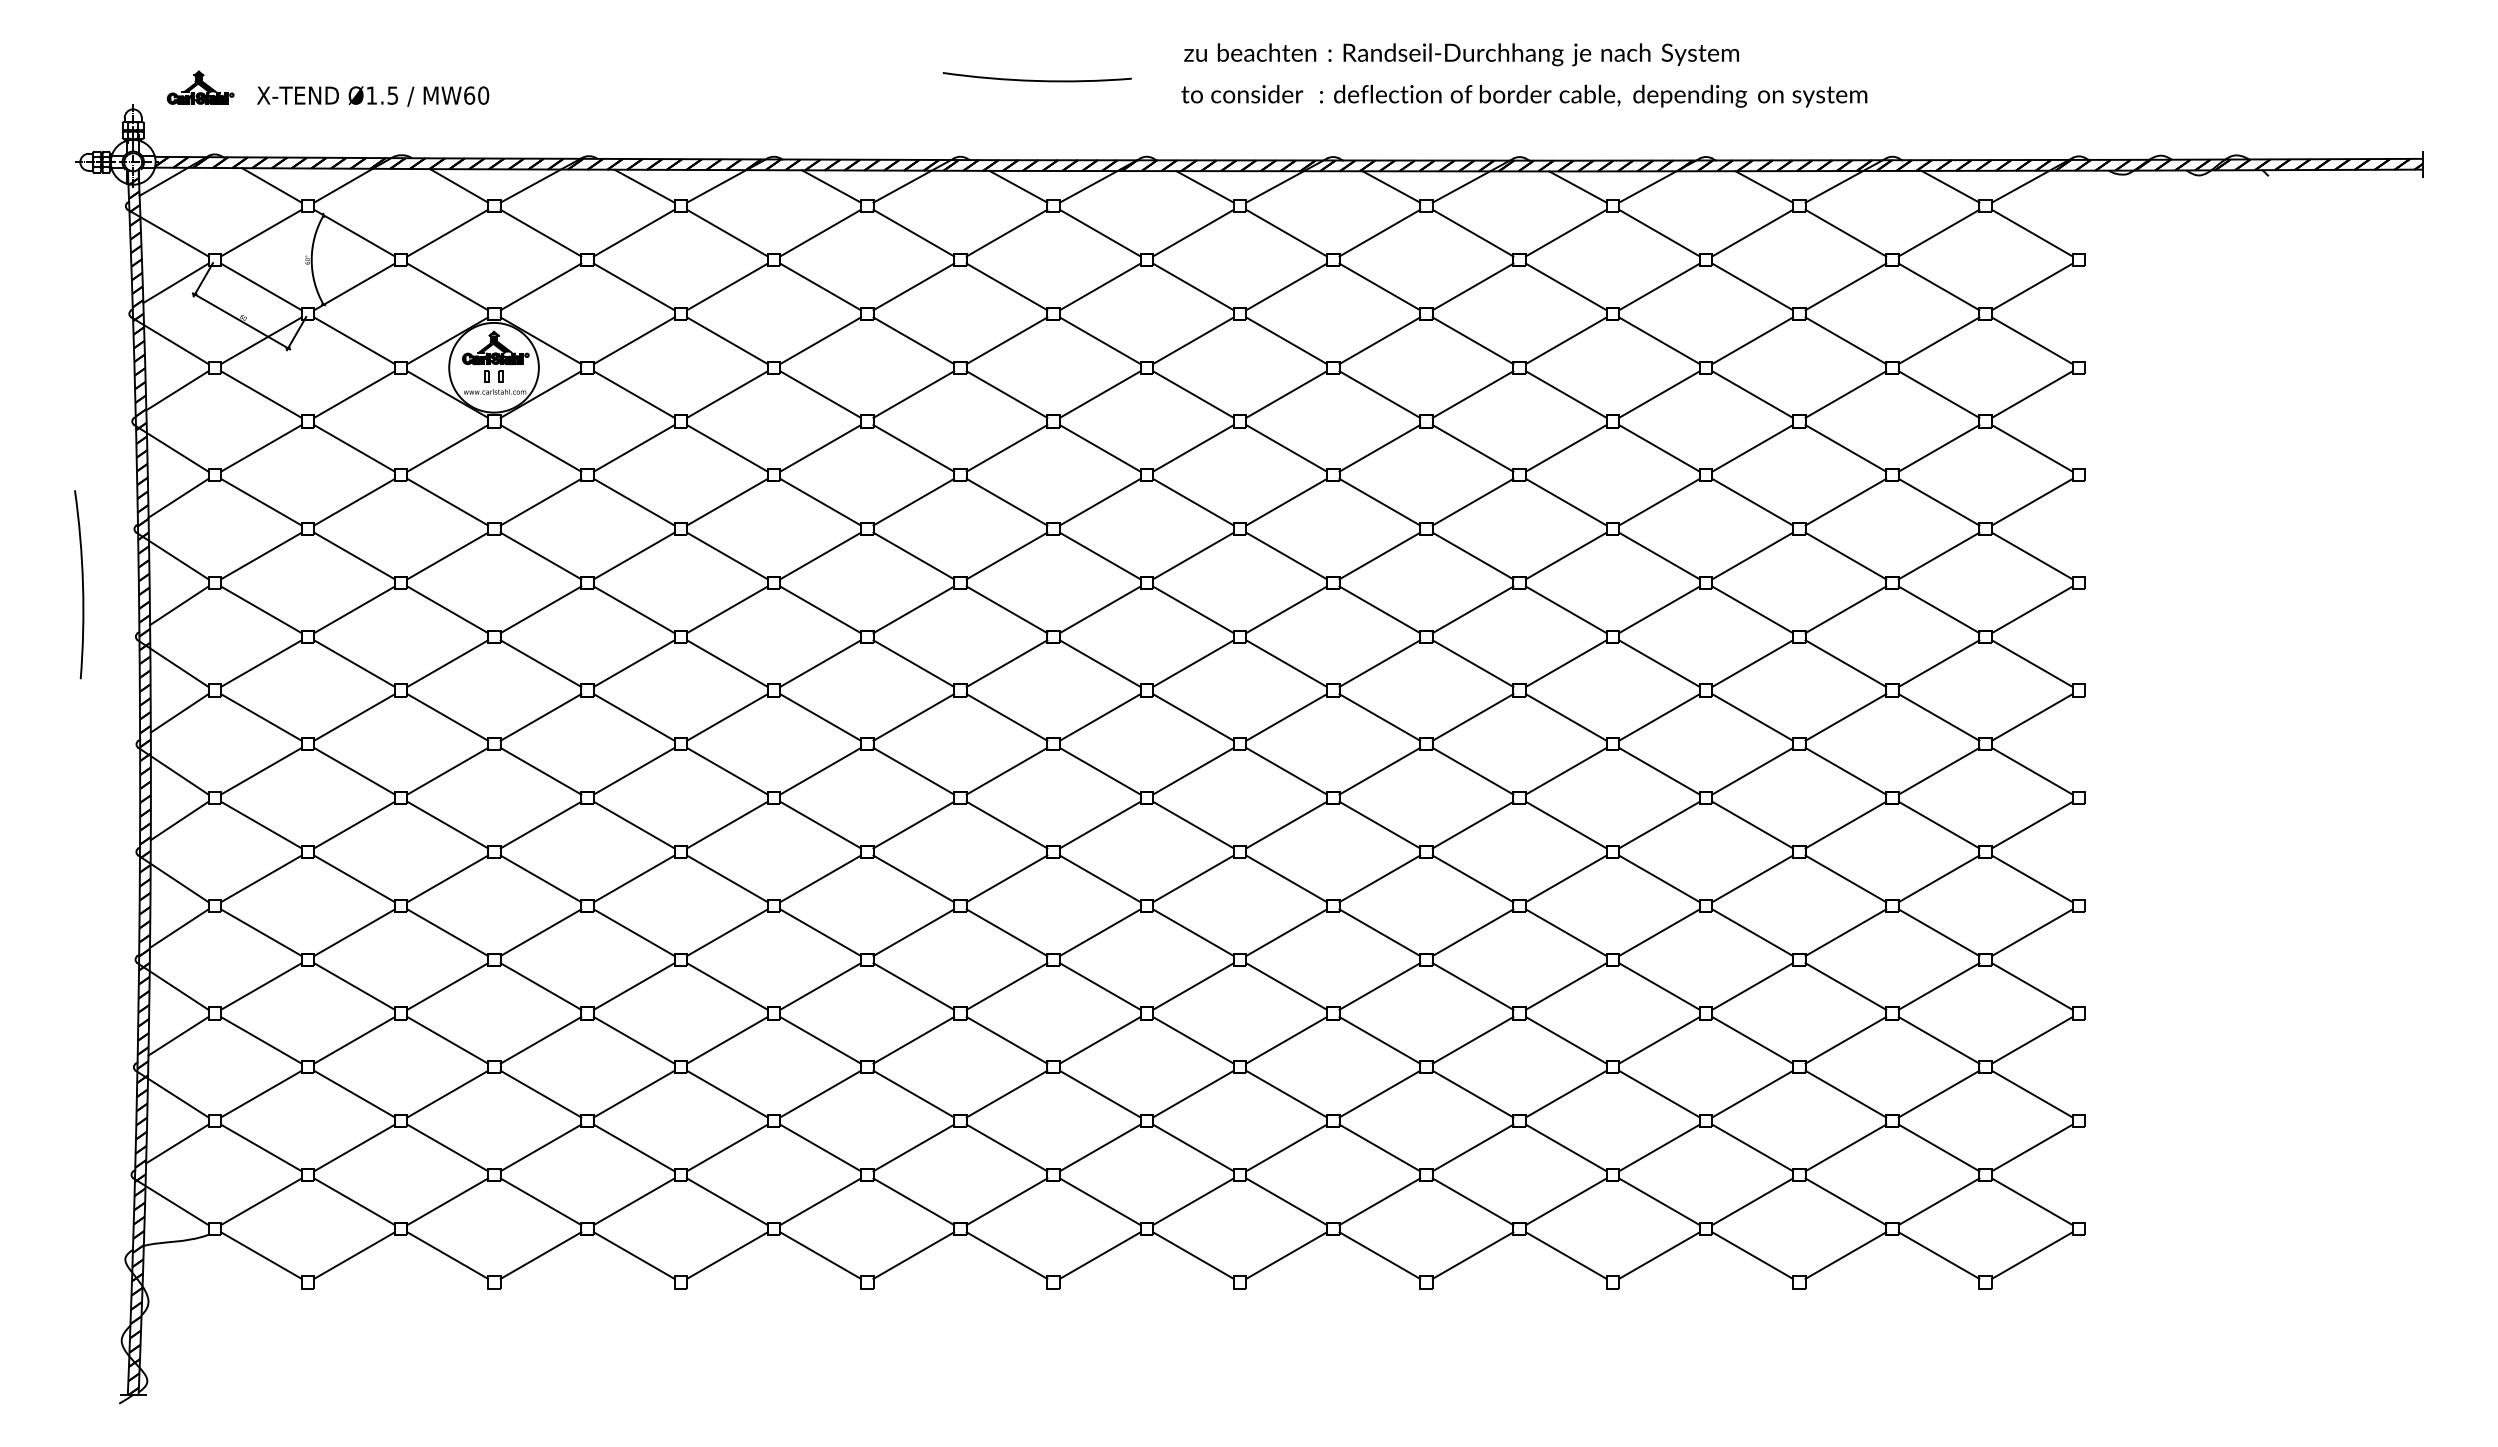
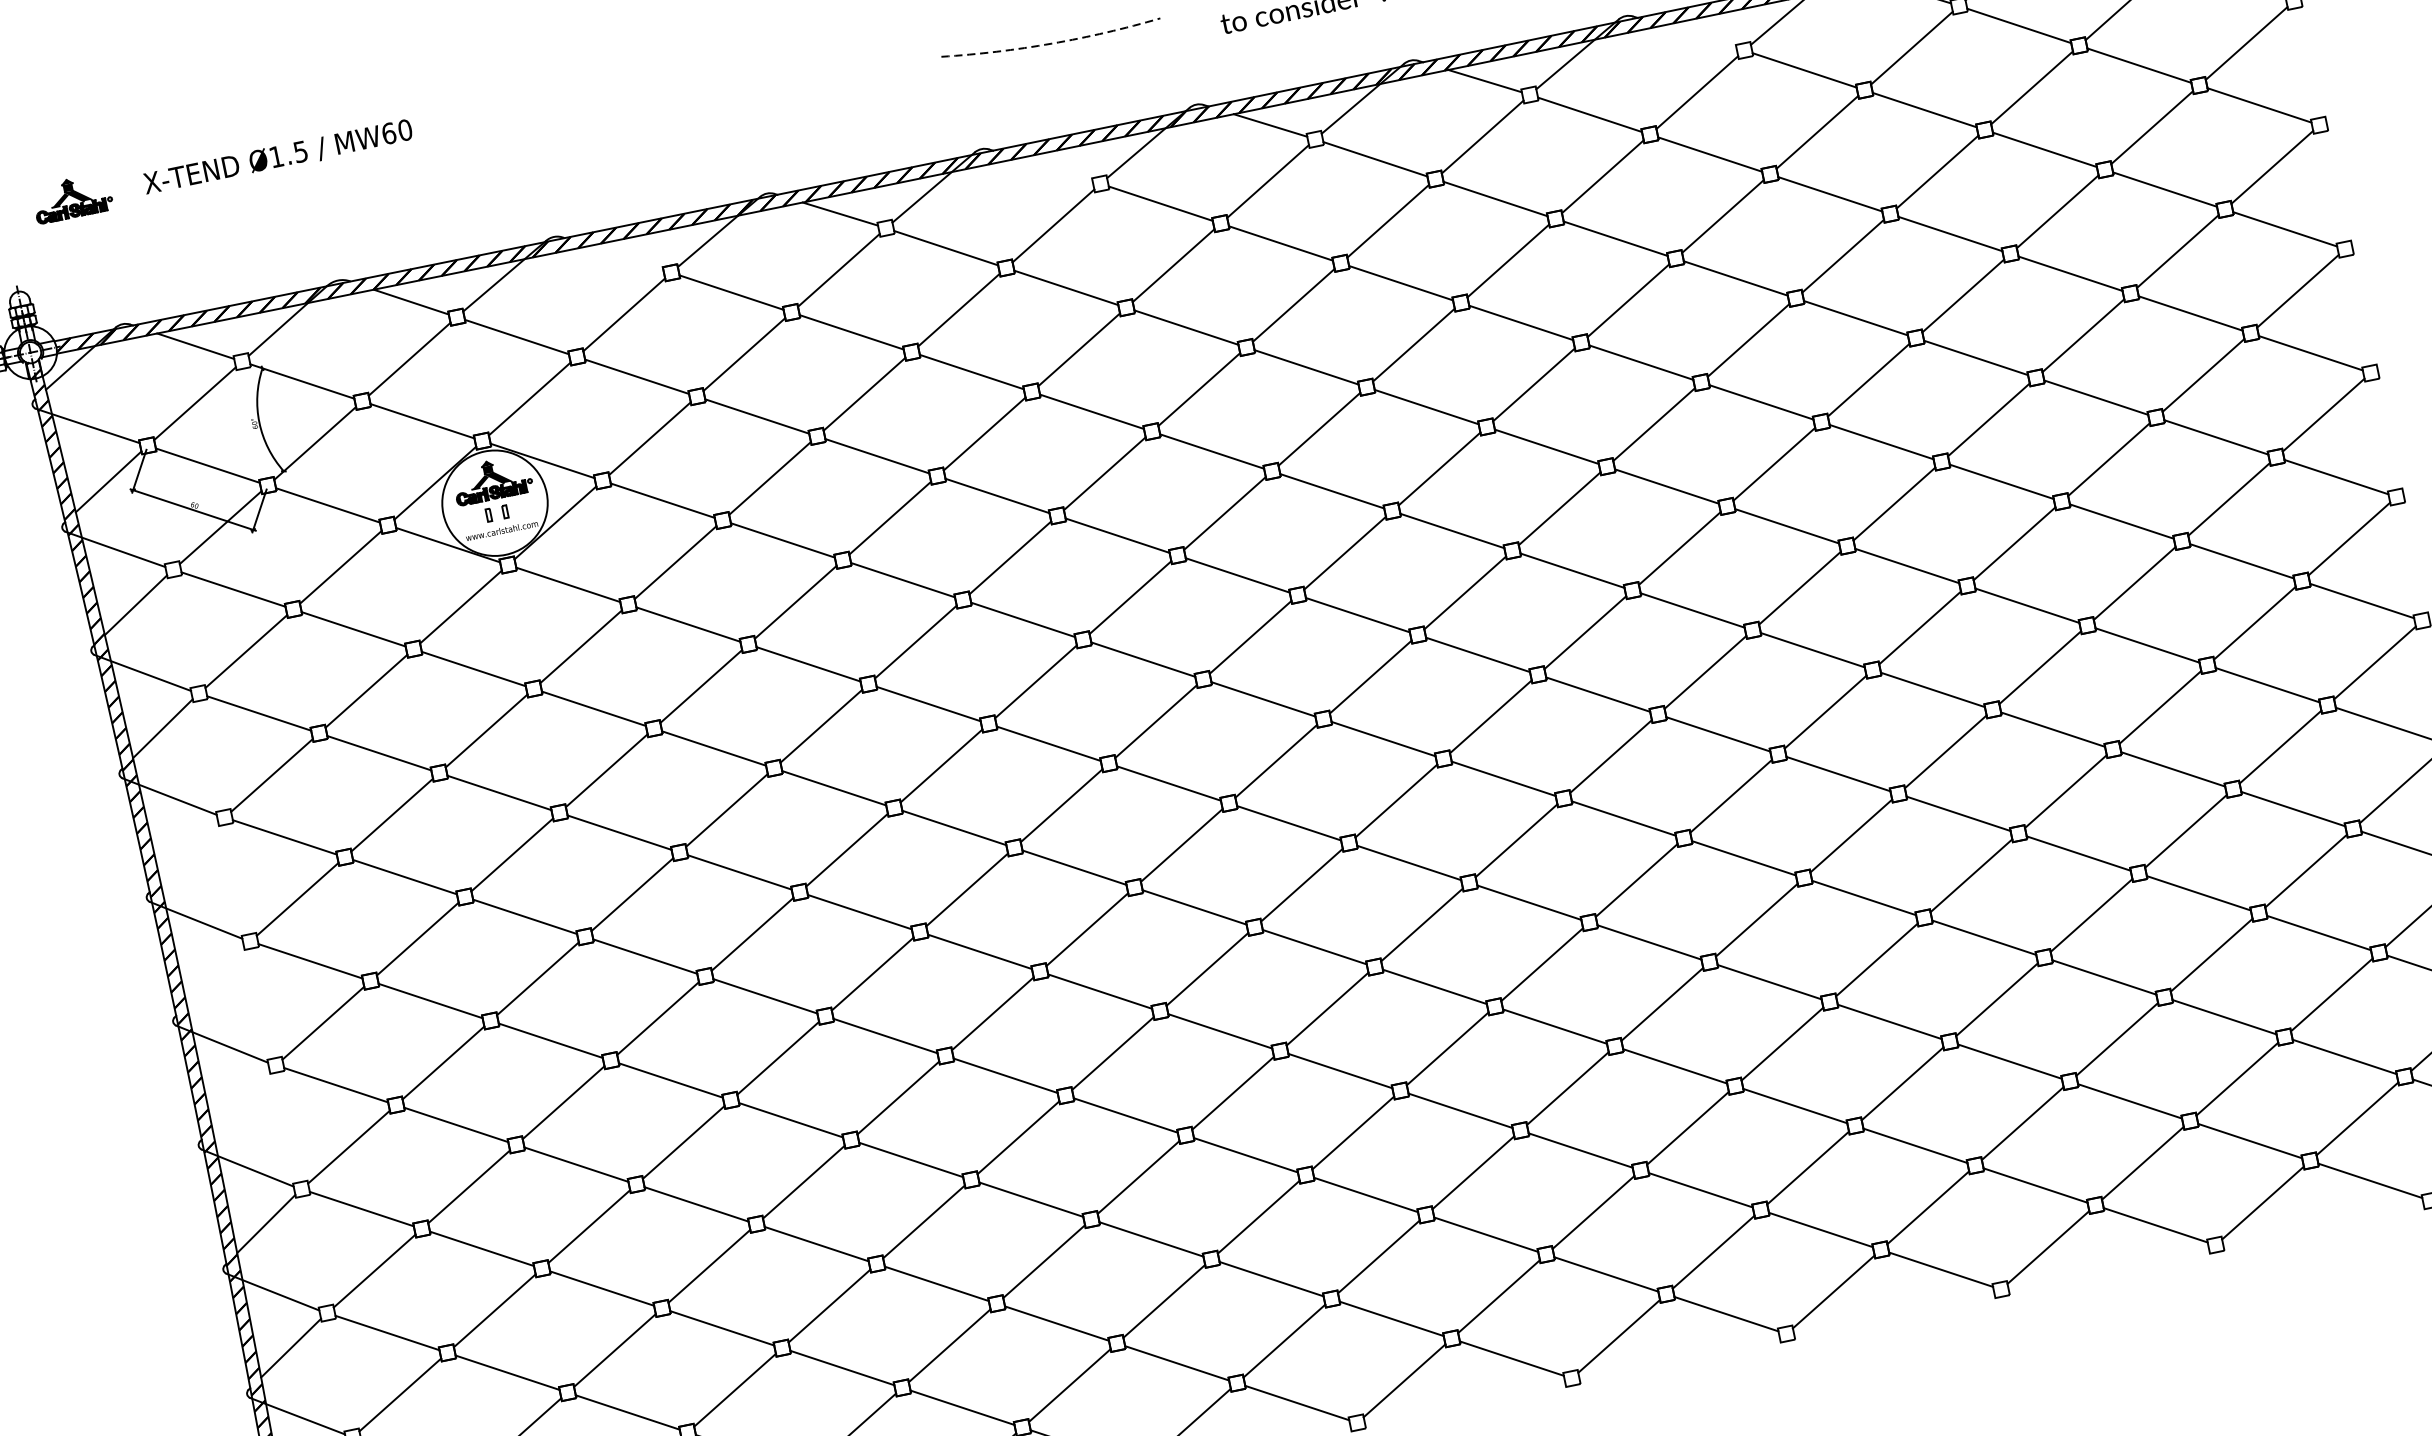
arc: (1037, 81) -> (1052, 44), solid -> dashed
part: (200, 87) -> (72, 197), moved
text: (373, 96) -> (278, 157), moved
line: (644, 185) -> (624, 257), removed
line: (1018, 186) -> (1055, 169), removed
line: (1577, 186) -> (1699, 36), removed
arc: (82, 584) -> (72, 850), removed
line: (179, 605) -> (189, 851), removed
line: (179, 713) -> (215, 976), removed
line: (179, 820) -> (240, 1099), removed

